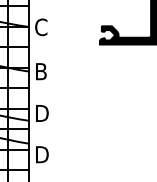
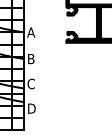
text: (41, 27) -> (31, 32), C -> A
text: (41, 112) -> (31, 83), D -> C

